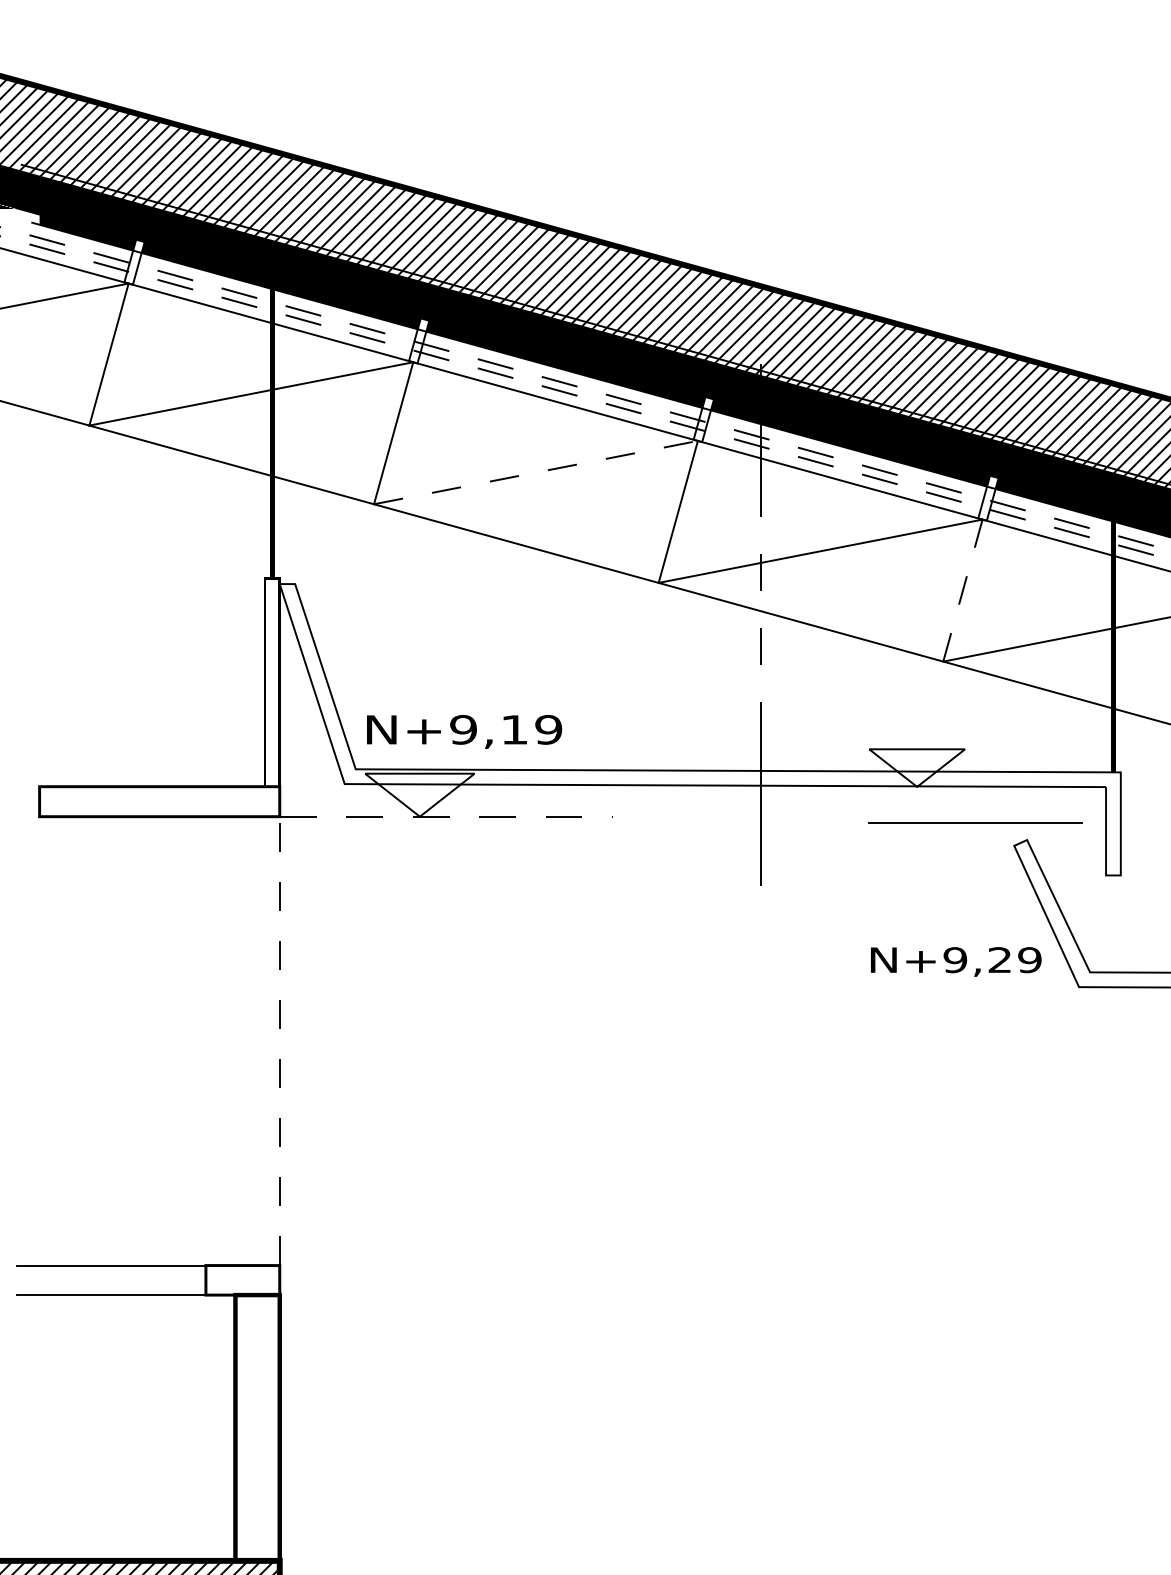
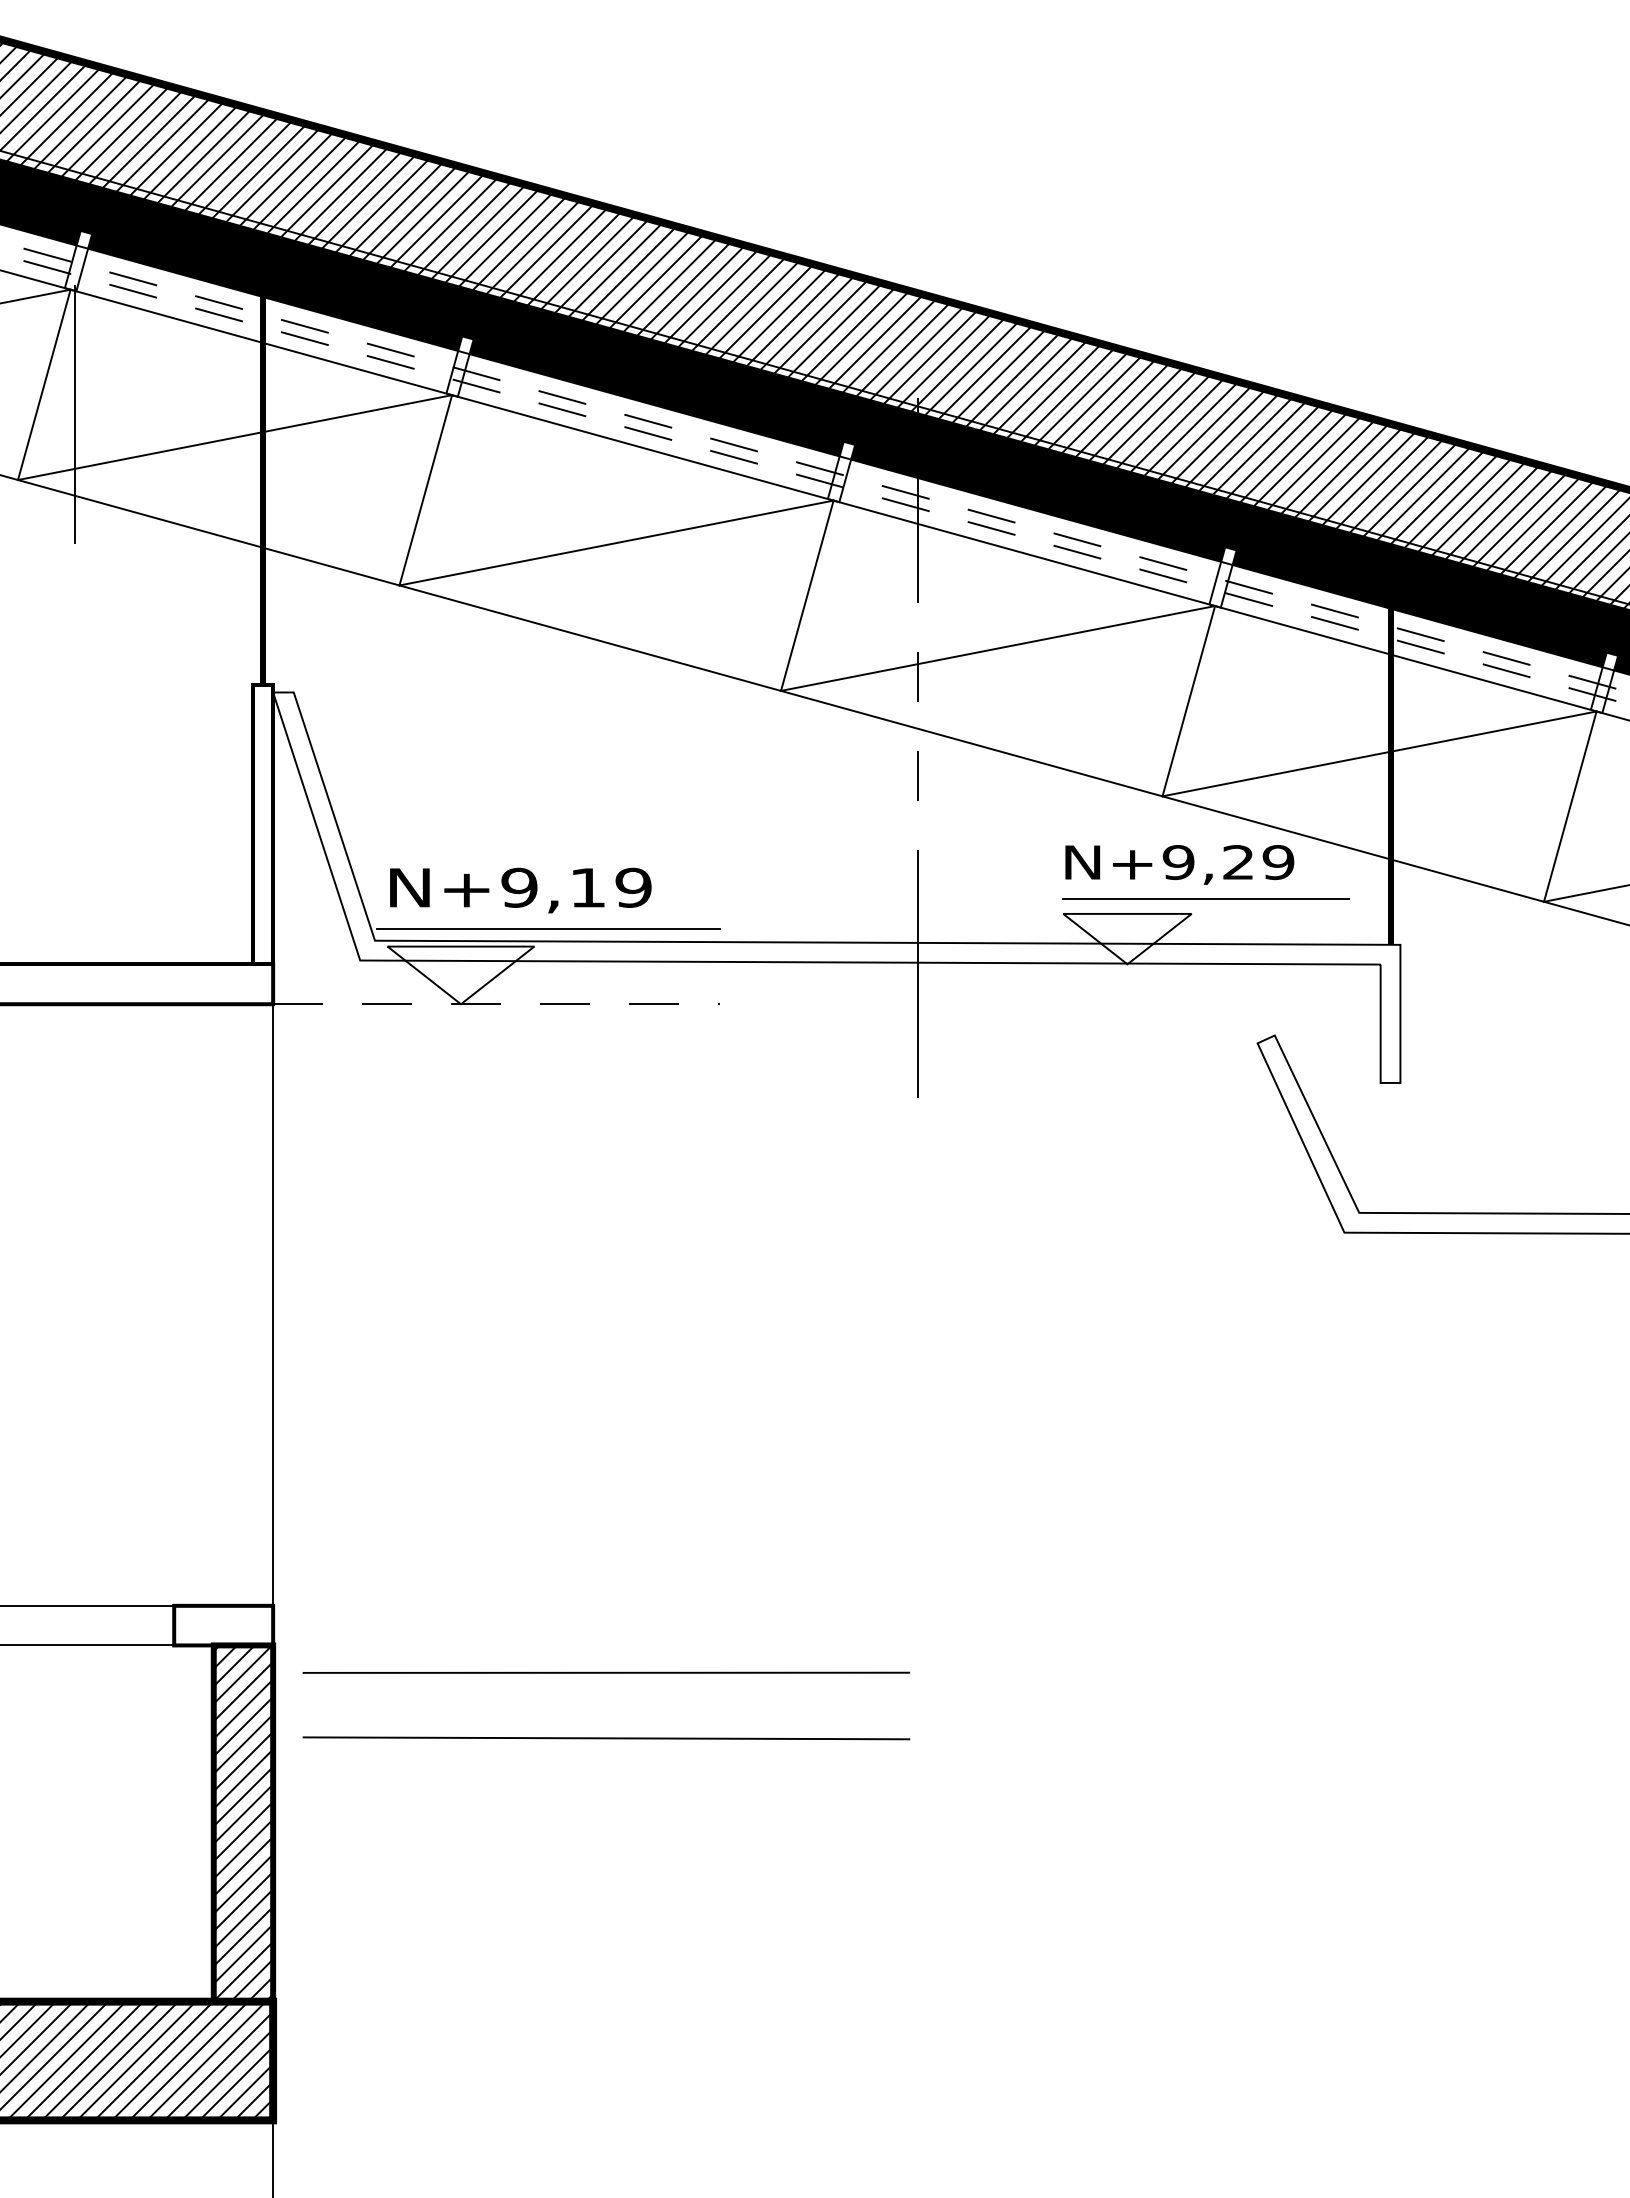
line: (131, 376) -> (74, 414), added
line: (536, 472) -> (617, 542), dashed -> solid
line: (962, 590) -> (1188, 701), dashed -> solid
line: (485, 760) -> (548, 929), added
line: (975, 822) -> (1205, 898), moved
text: (955, 961) -> (1179, 864), moved
line: (280, 1041) -> (273, 1305), dashed -> solid
line: (528, 1315) -> (606, 1672), added
line: (528, 1364) -> (606, 1738), added
hatch: (257, 1427) -> (243, 1823), added

